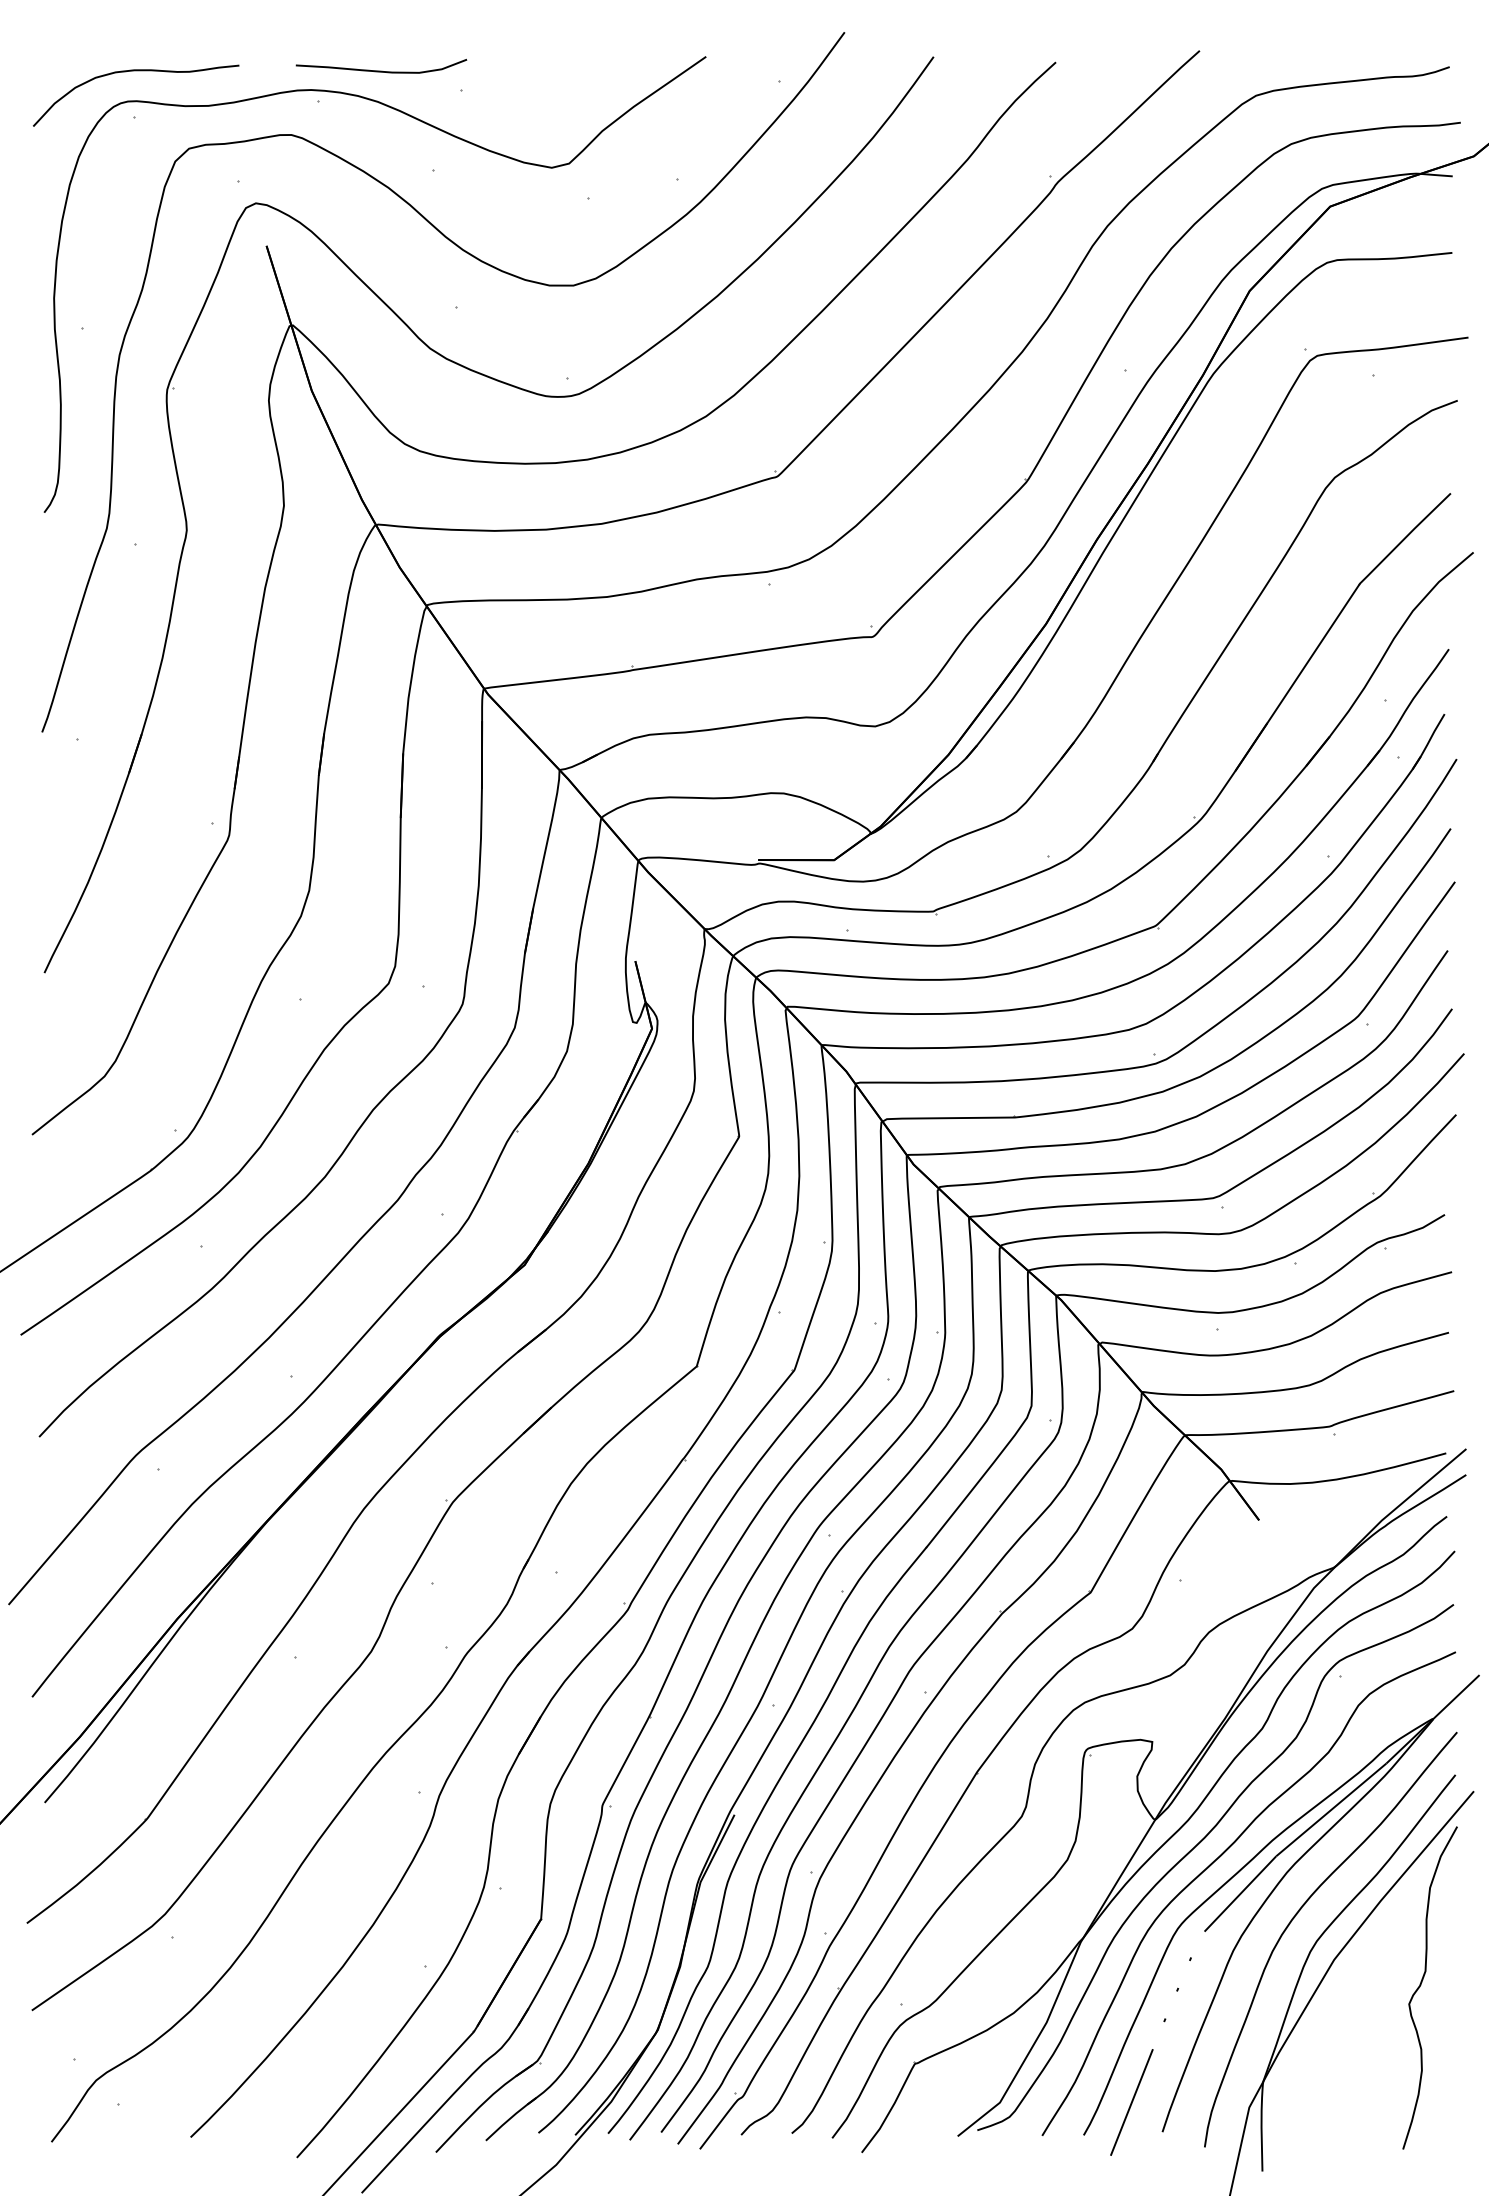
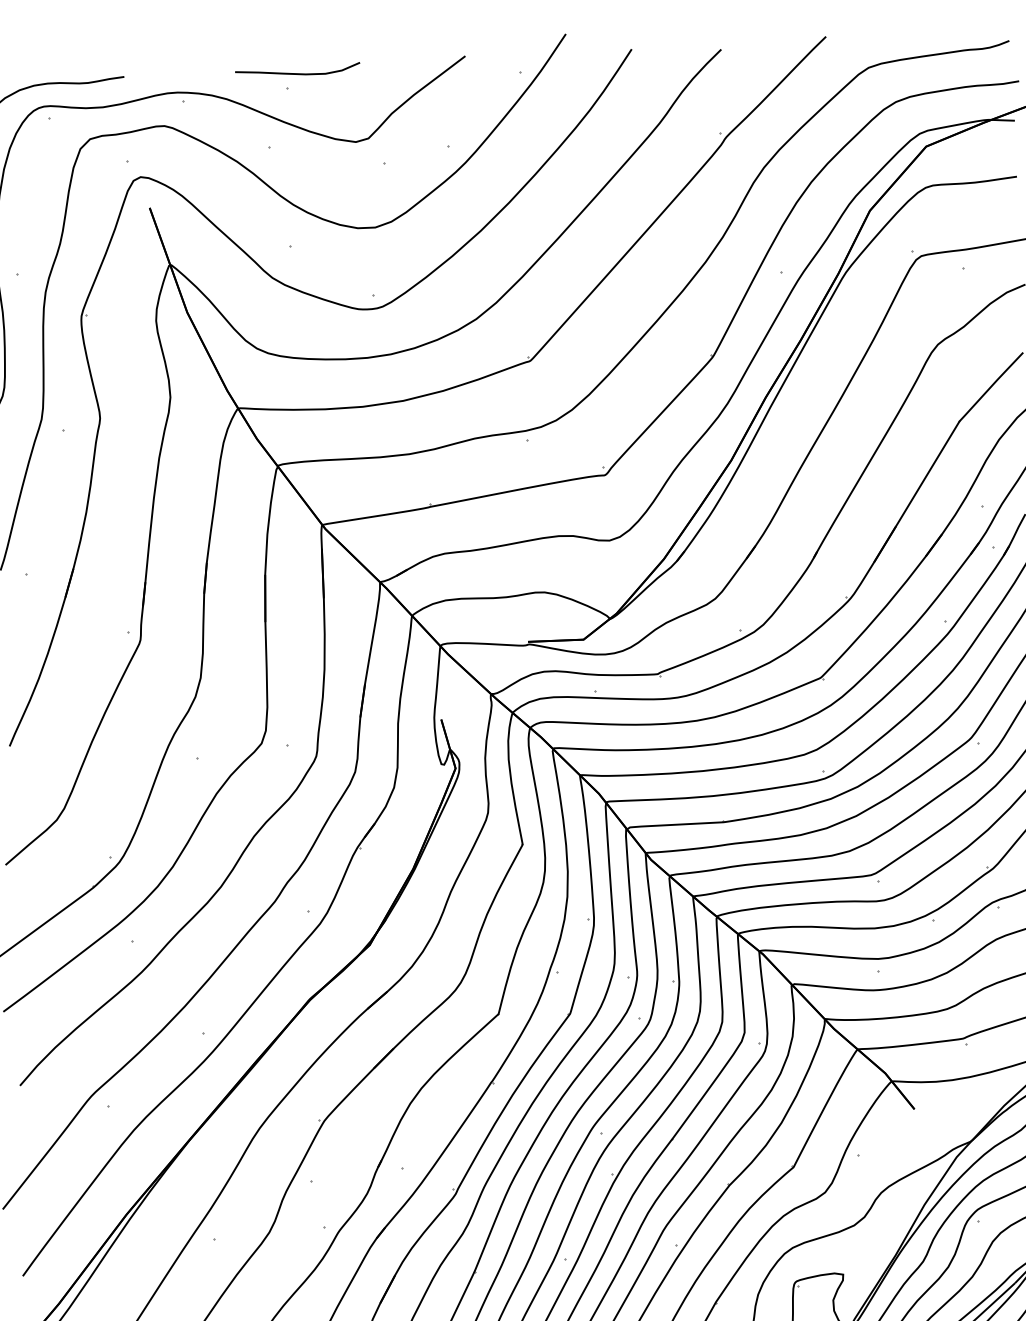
curve: (381, 70) -> (297, 73), moved

